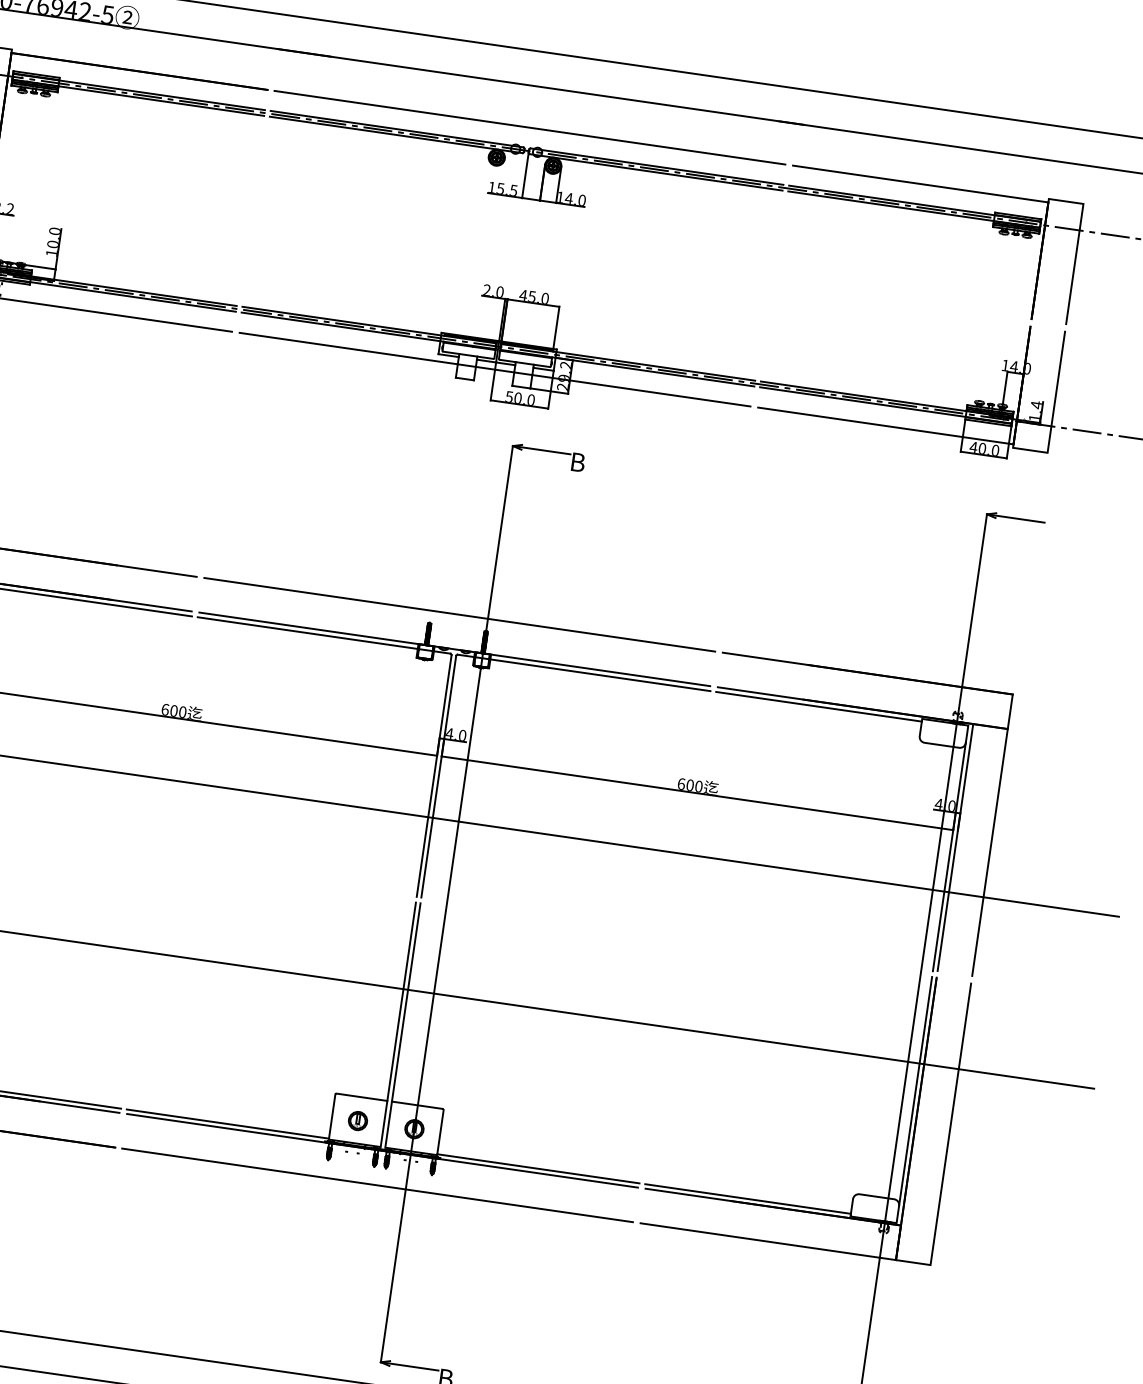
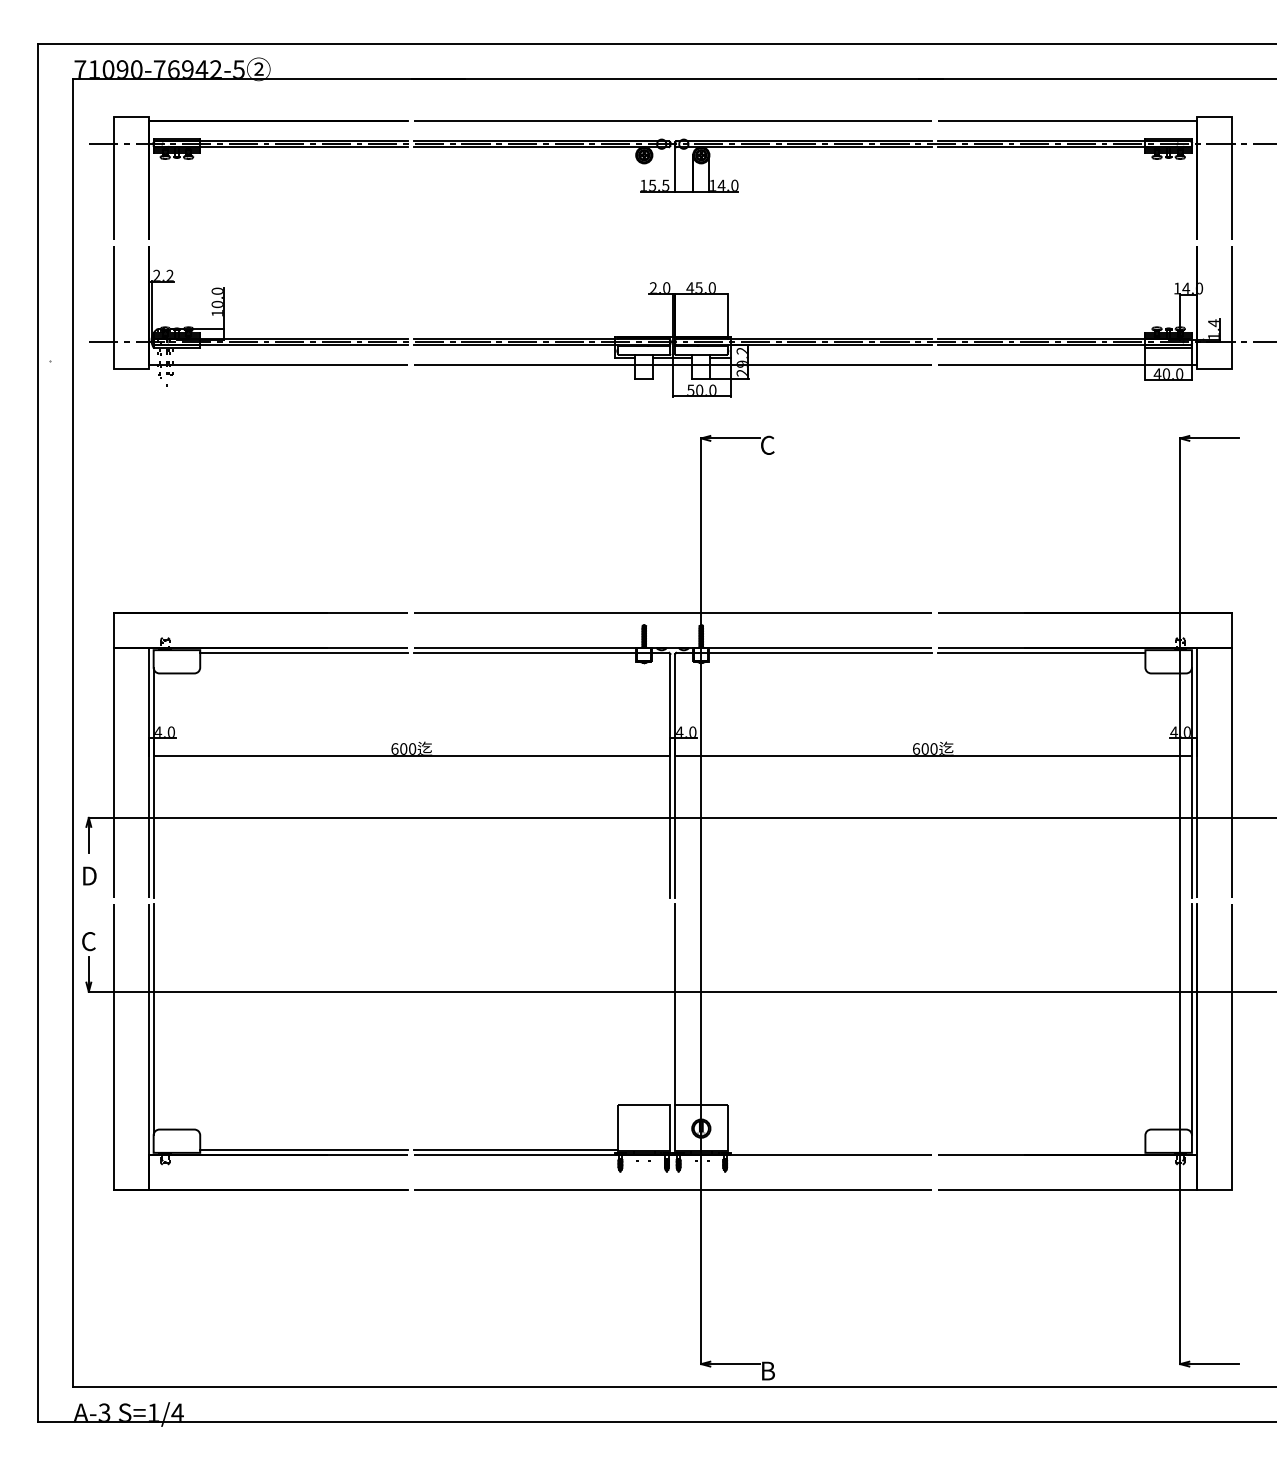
text: (577, 461) -> (767, 444), B -> C
line: (401, 1001) -> (670, 1004), removed
part: (358, 1120) -> (644, 1128), removed
line: (538, 1169) -> (829, 1150), removed
line: (748, 1199) -> (1041, 1150), removed

